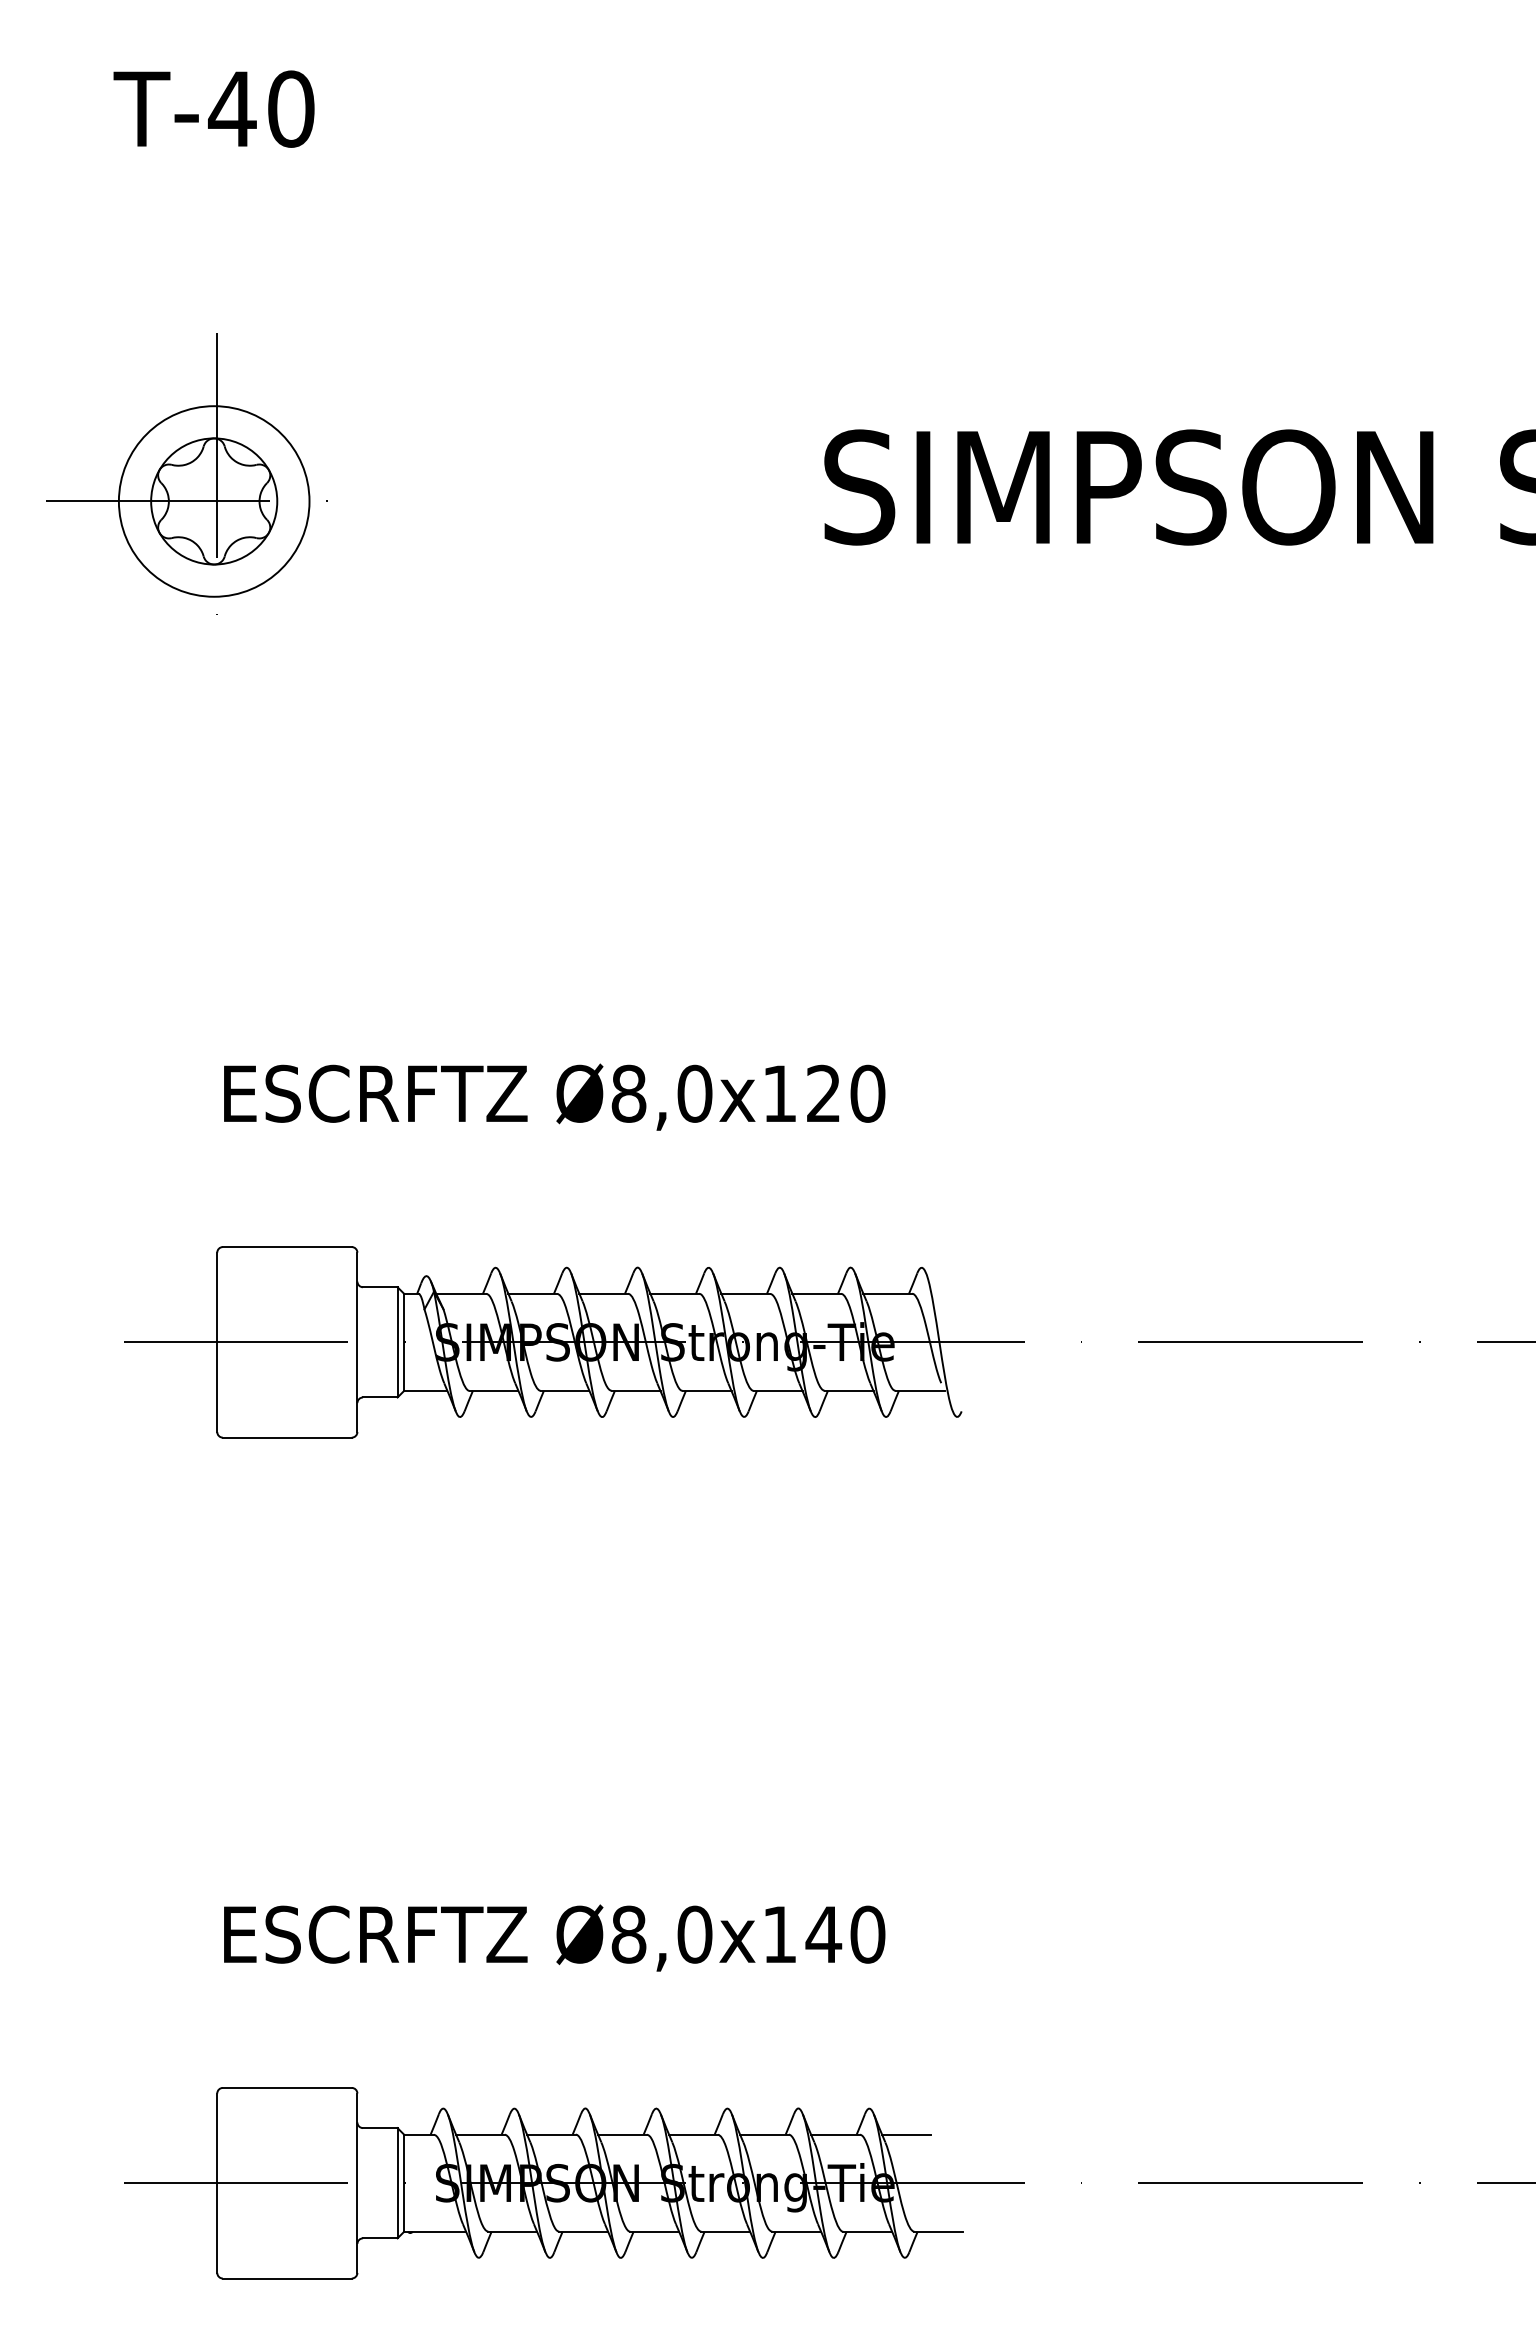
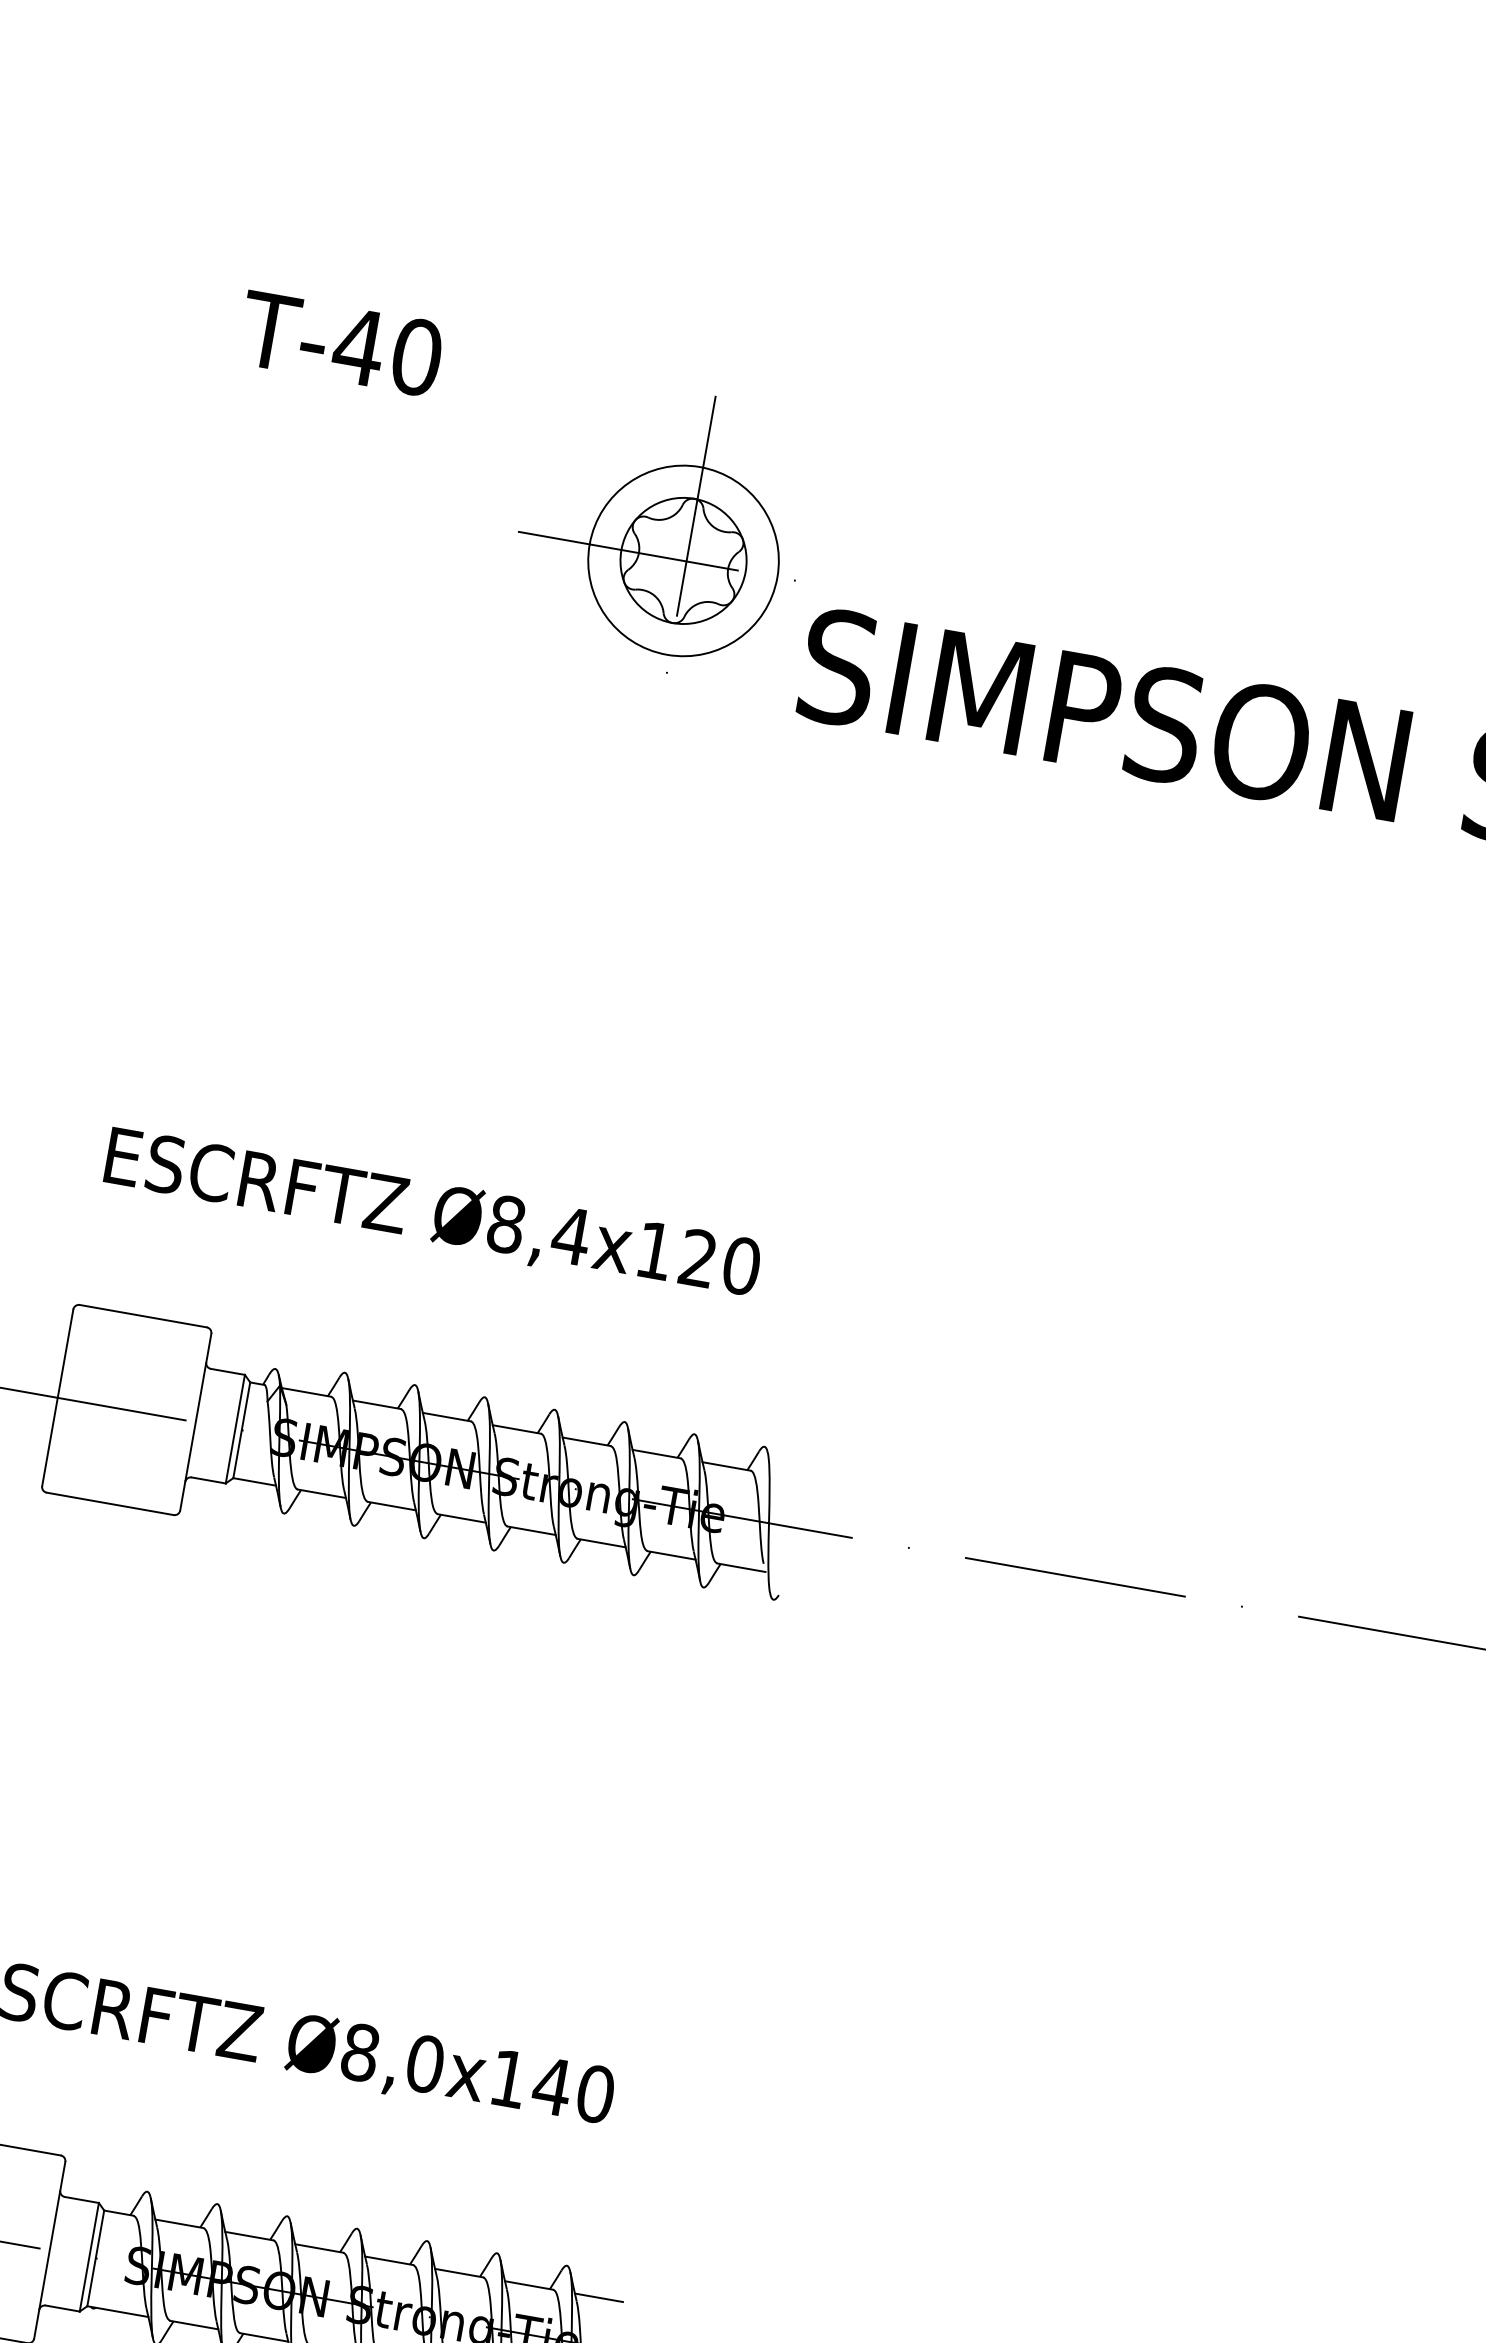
text: (213, 108) -> (340, 343), moved
part: (186, 473) -> (661, 528), moved
text: (694, 1093) -> (570, 1235), Ø8,0x120 -> Ø8,4x120

